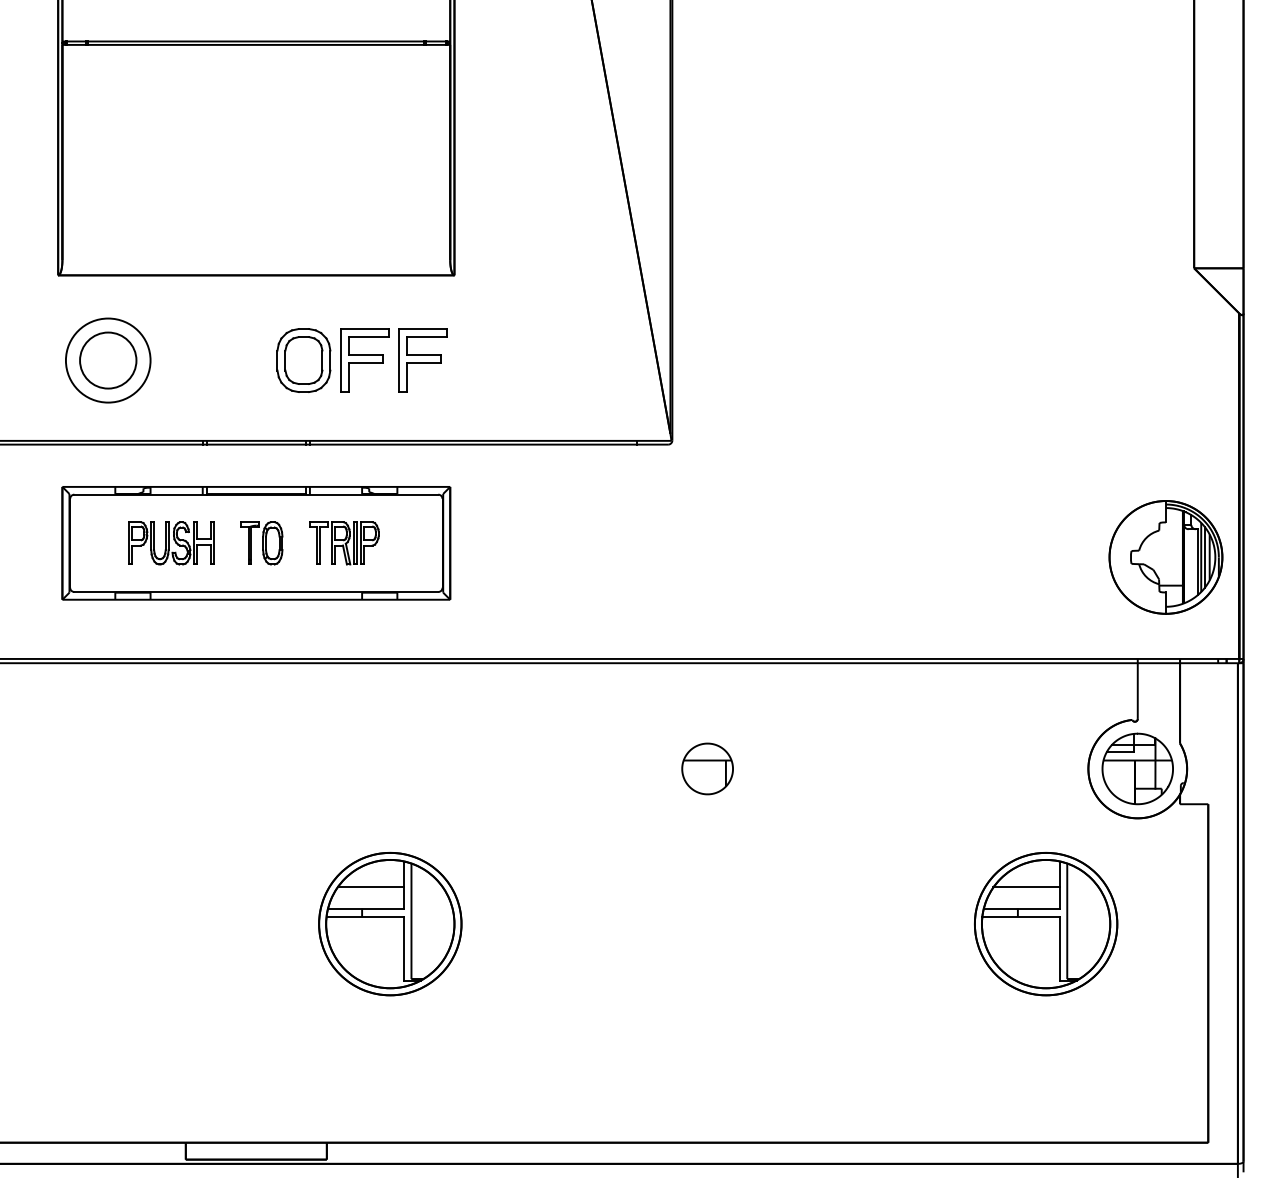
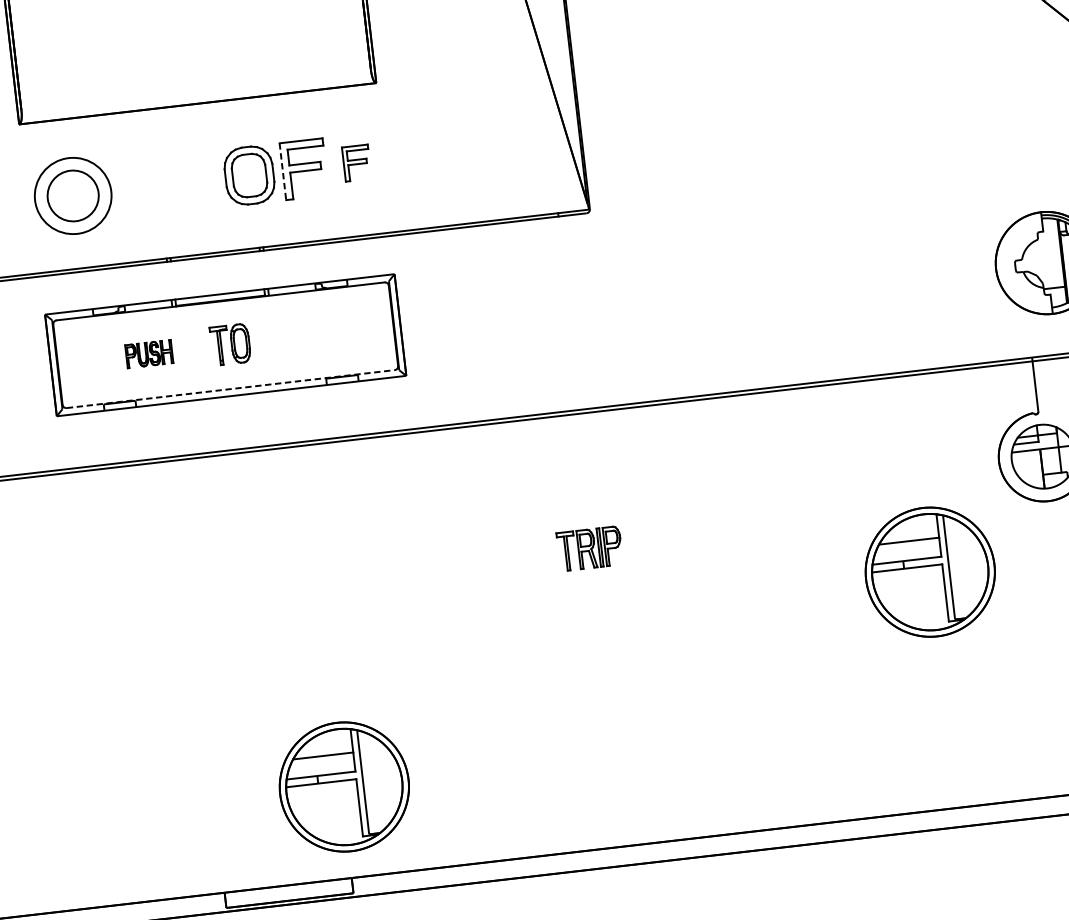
line: (340, 360) -> (282, 171), solid -> dashed
part: (422, 360) -> (356, 163), size x0.6
part: (171, 543) -> (149, 354), size x0.6
part: (344, 543) -> (590, 548), moved
line: (256, 591) -> (230, 388), solid -> dashed
part: (707, 768) -> (655, 501), removed
part: (390, 923) -> (344, 786), moved
part: (1046, 924) -> (930, 572), moved

